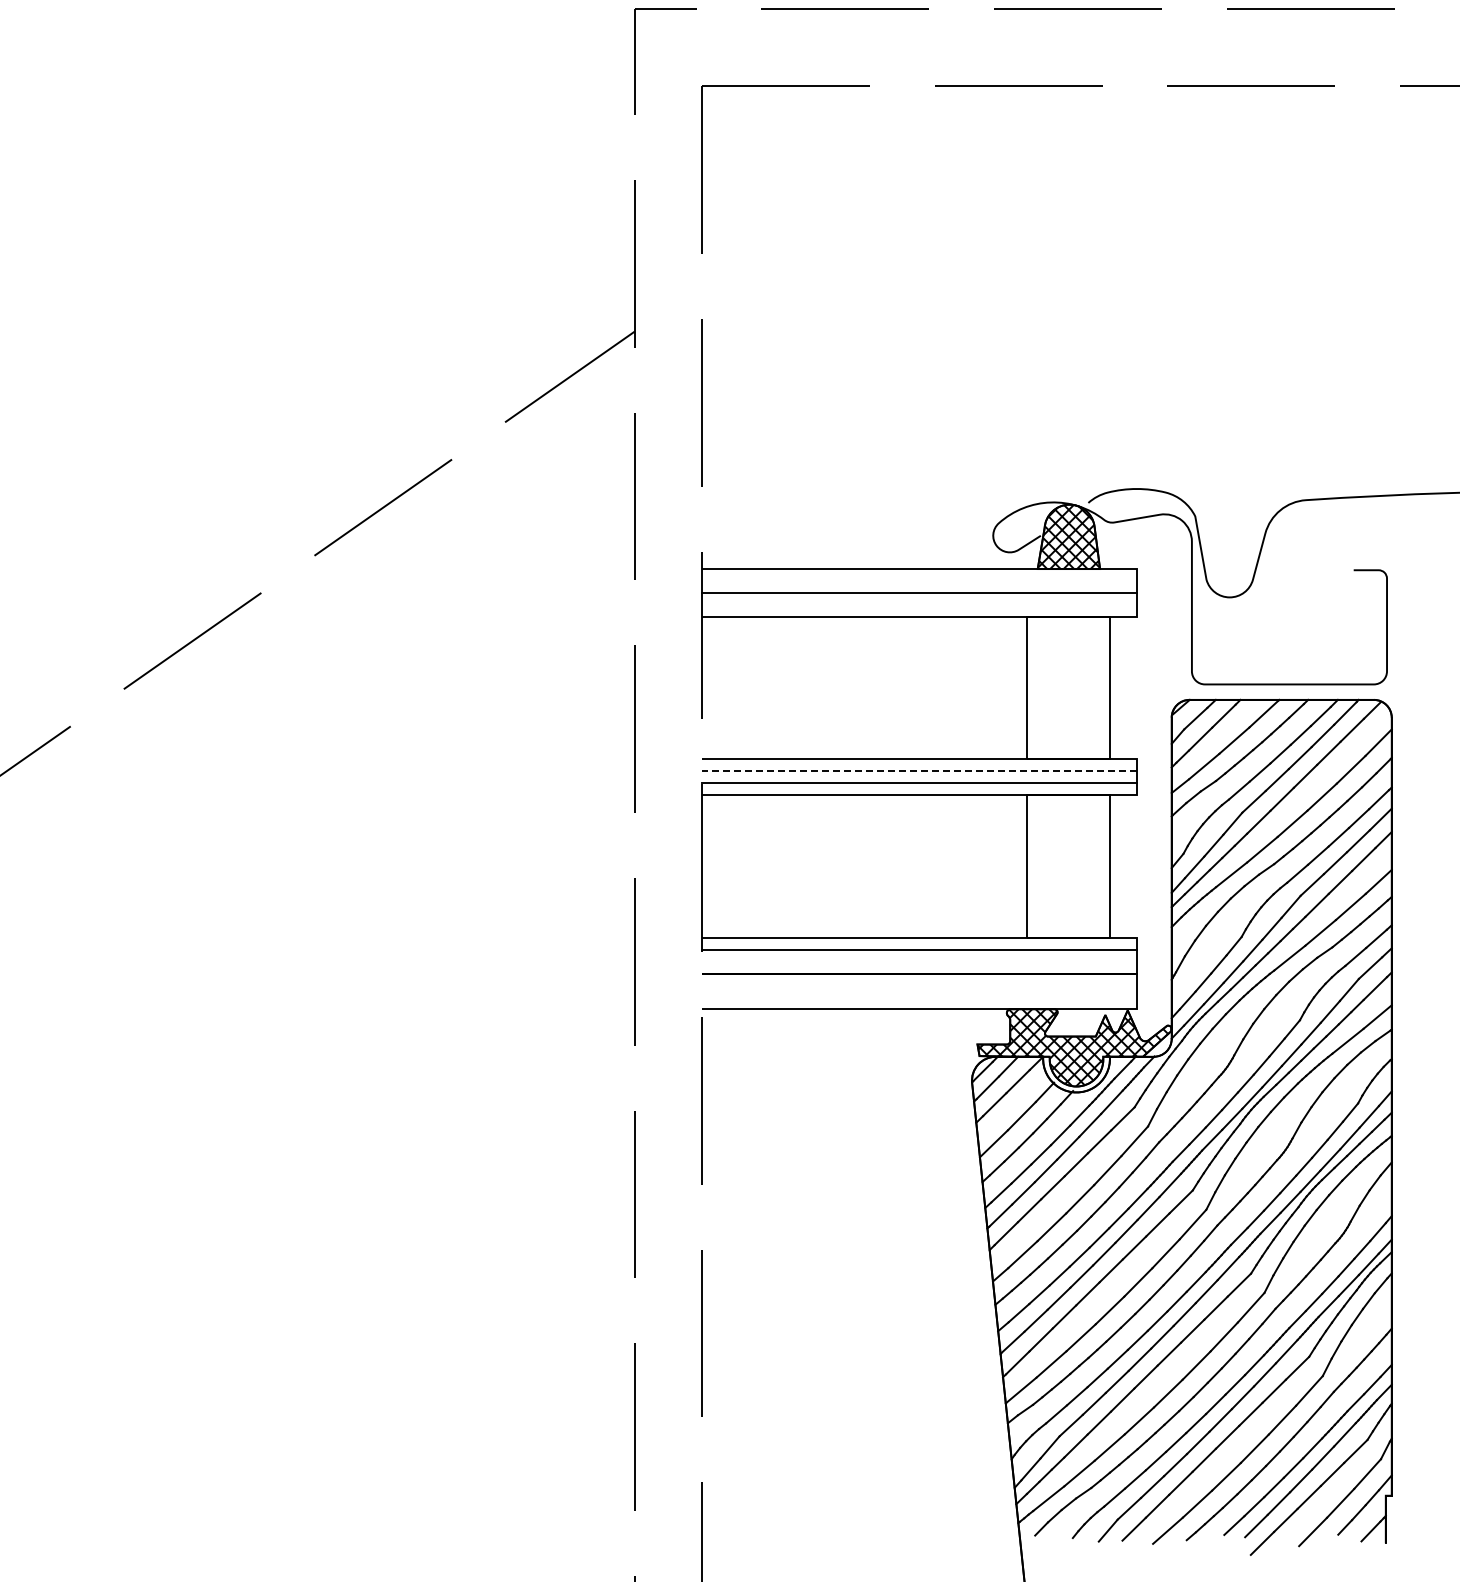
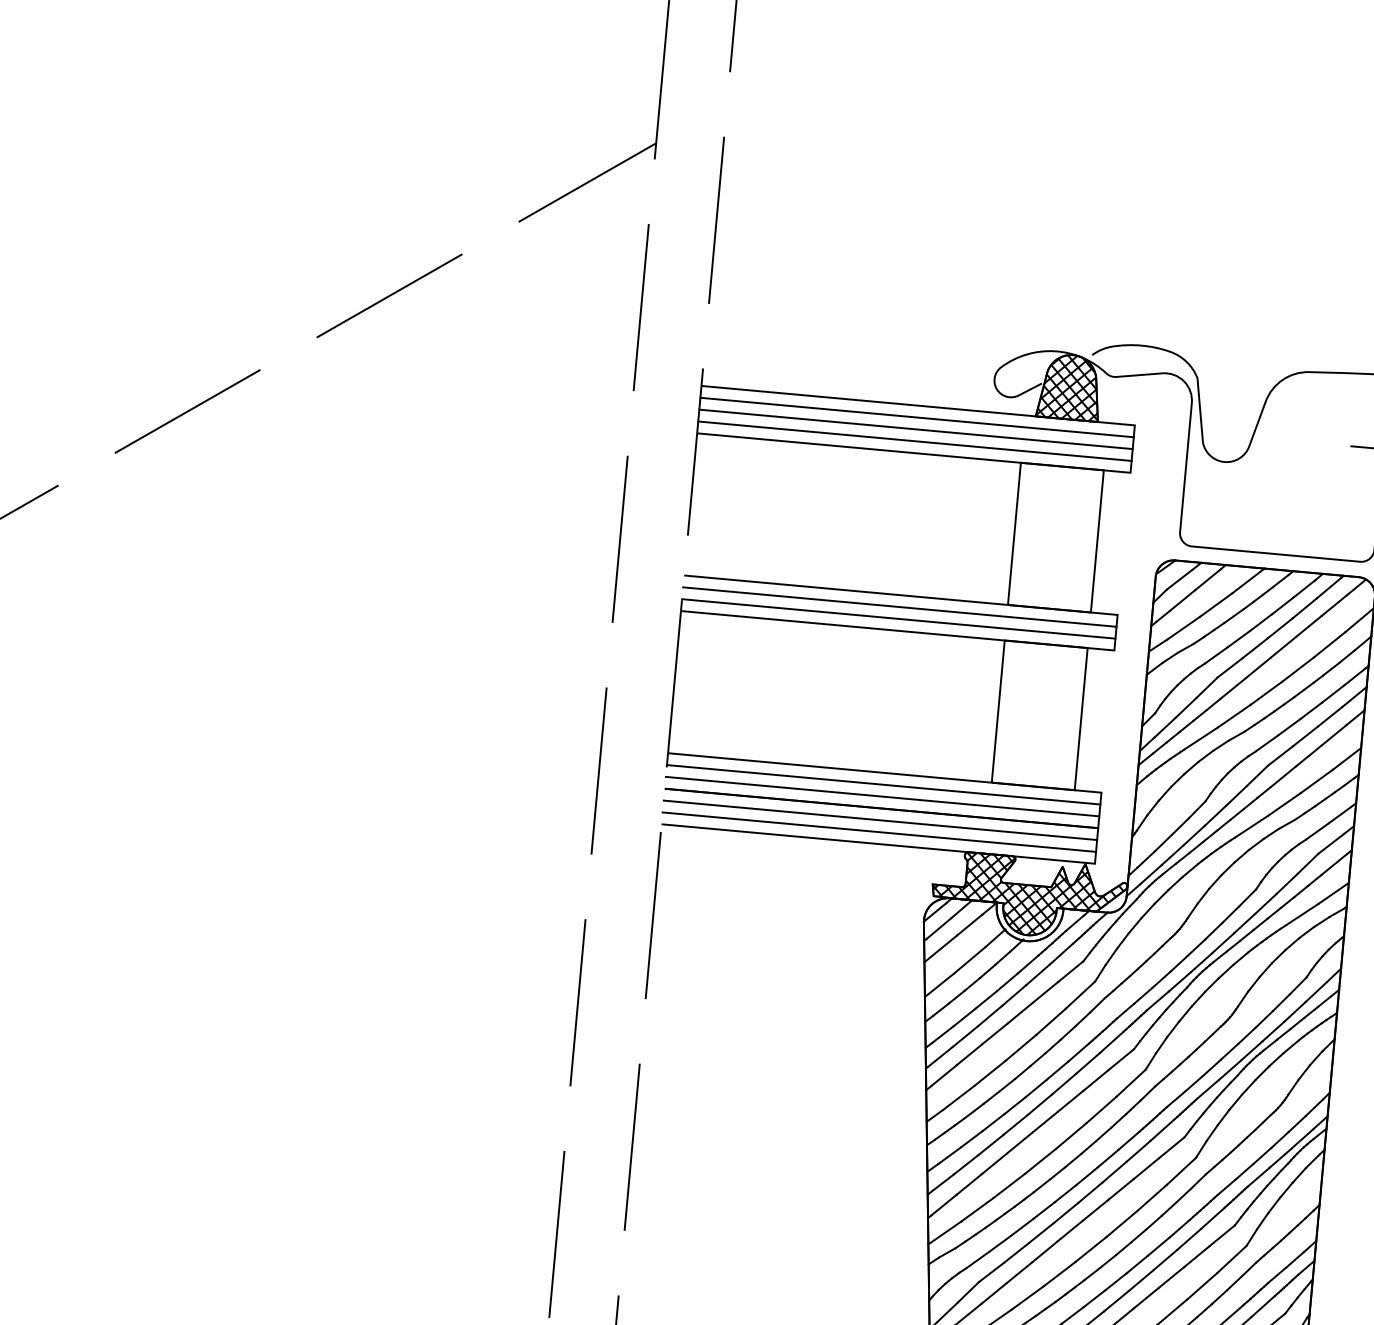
line: (919, 580) -> (917, 417), added
line: (919, 604) -> (914, 440), added
line: (919, 771) -> (899, 607), dashed -> solid
line: (919, 961) -> (882, 796), added
line: (919, 985) -> (880, 820), added
line: (919, 997) -> (879, 832), added

